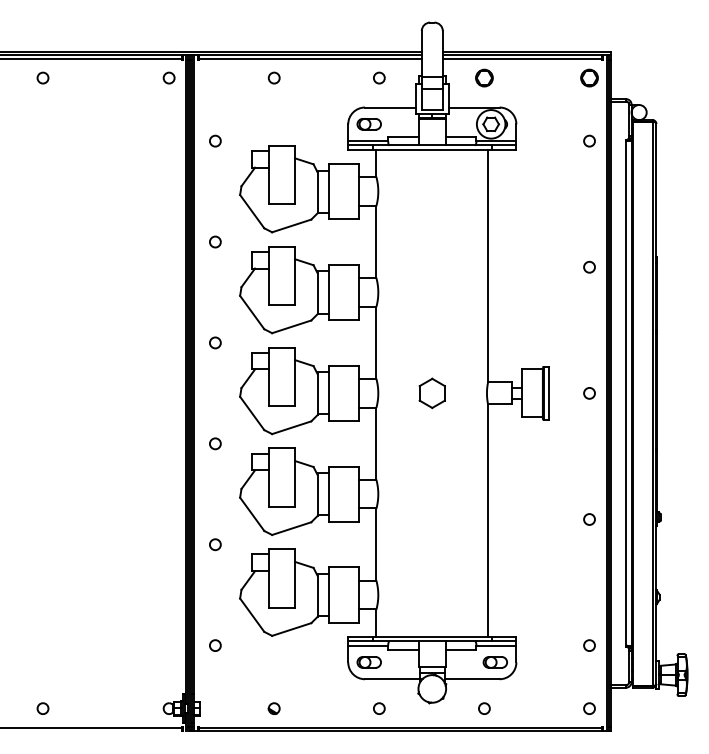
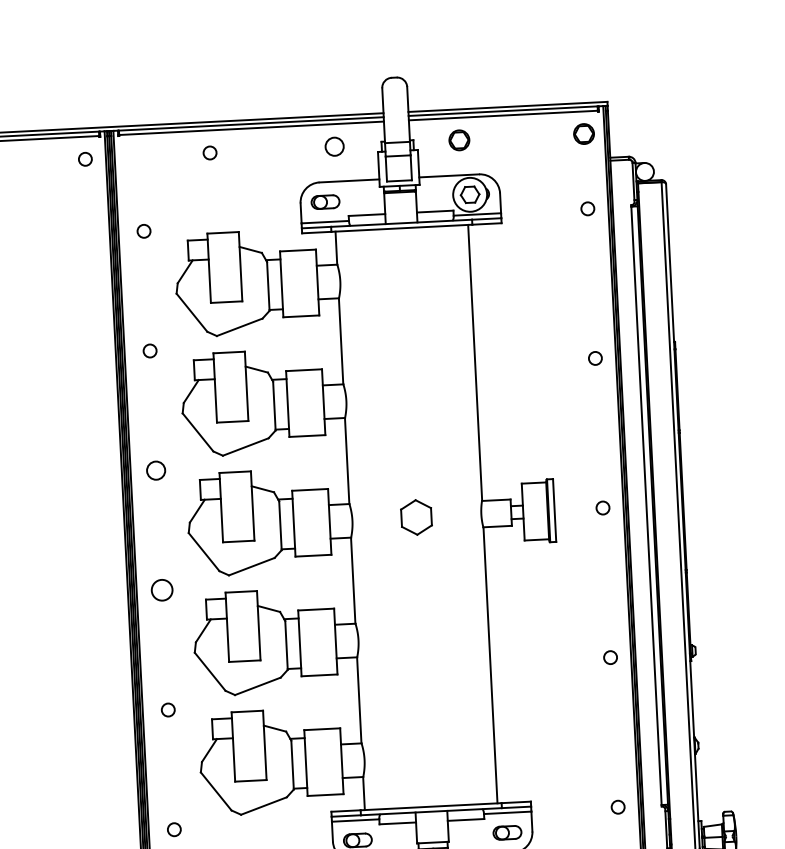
circle: (379, 77) -> (334, 145), size x1.4
circle: (215, 342) -> (156, 470), size x1.4
circle: (215, 443) -> (162, 589), size x1.6

